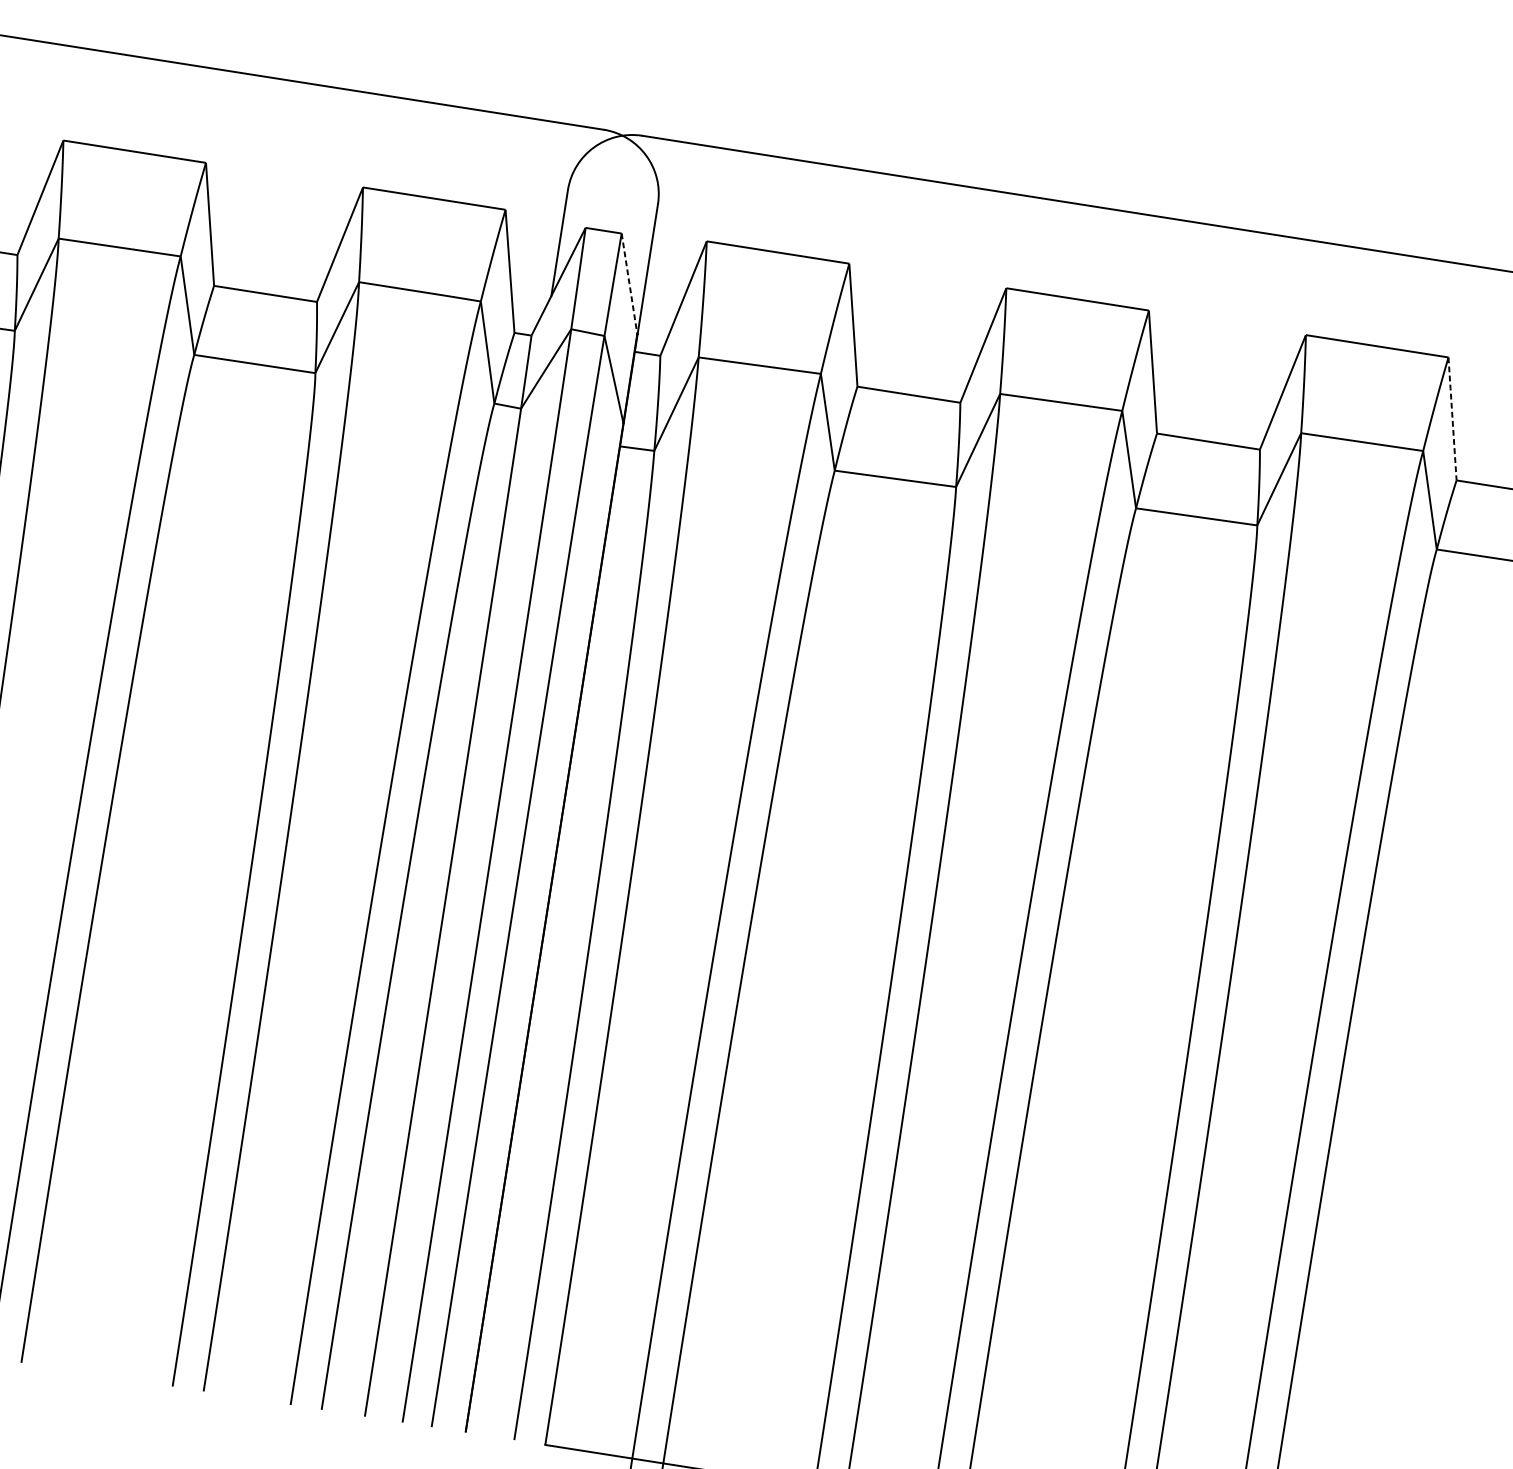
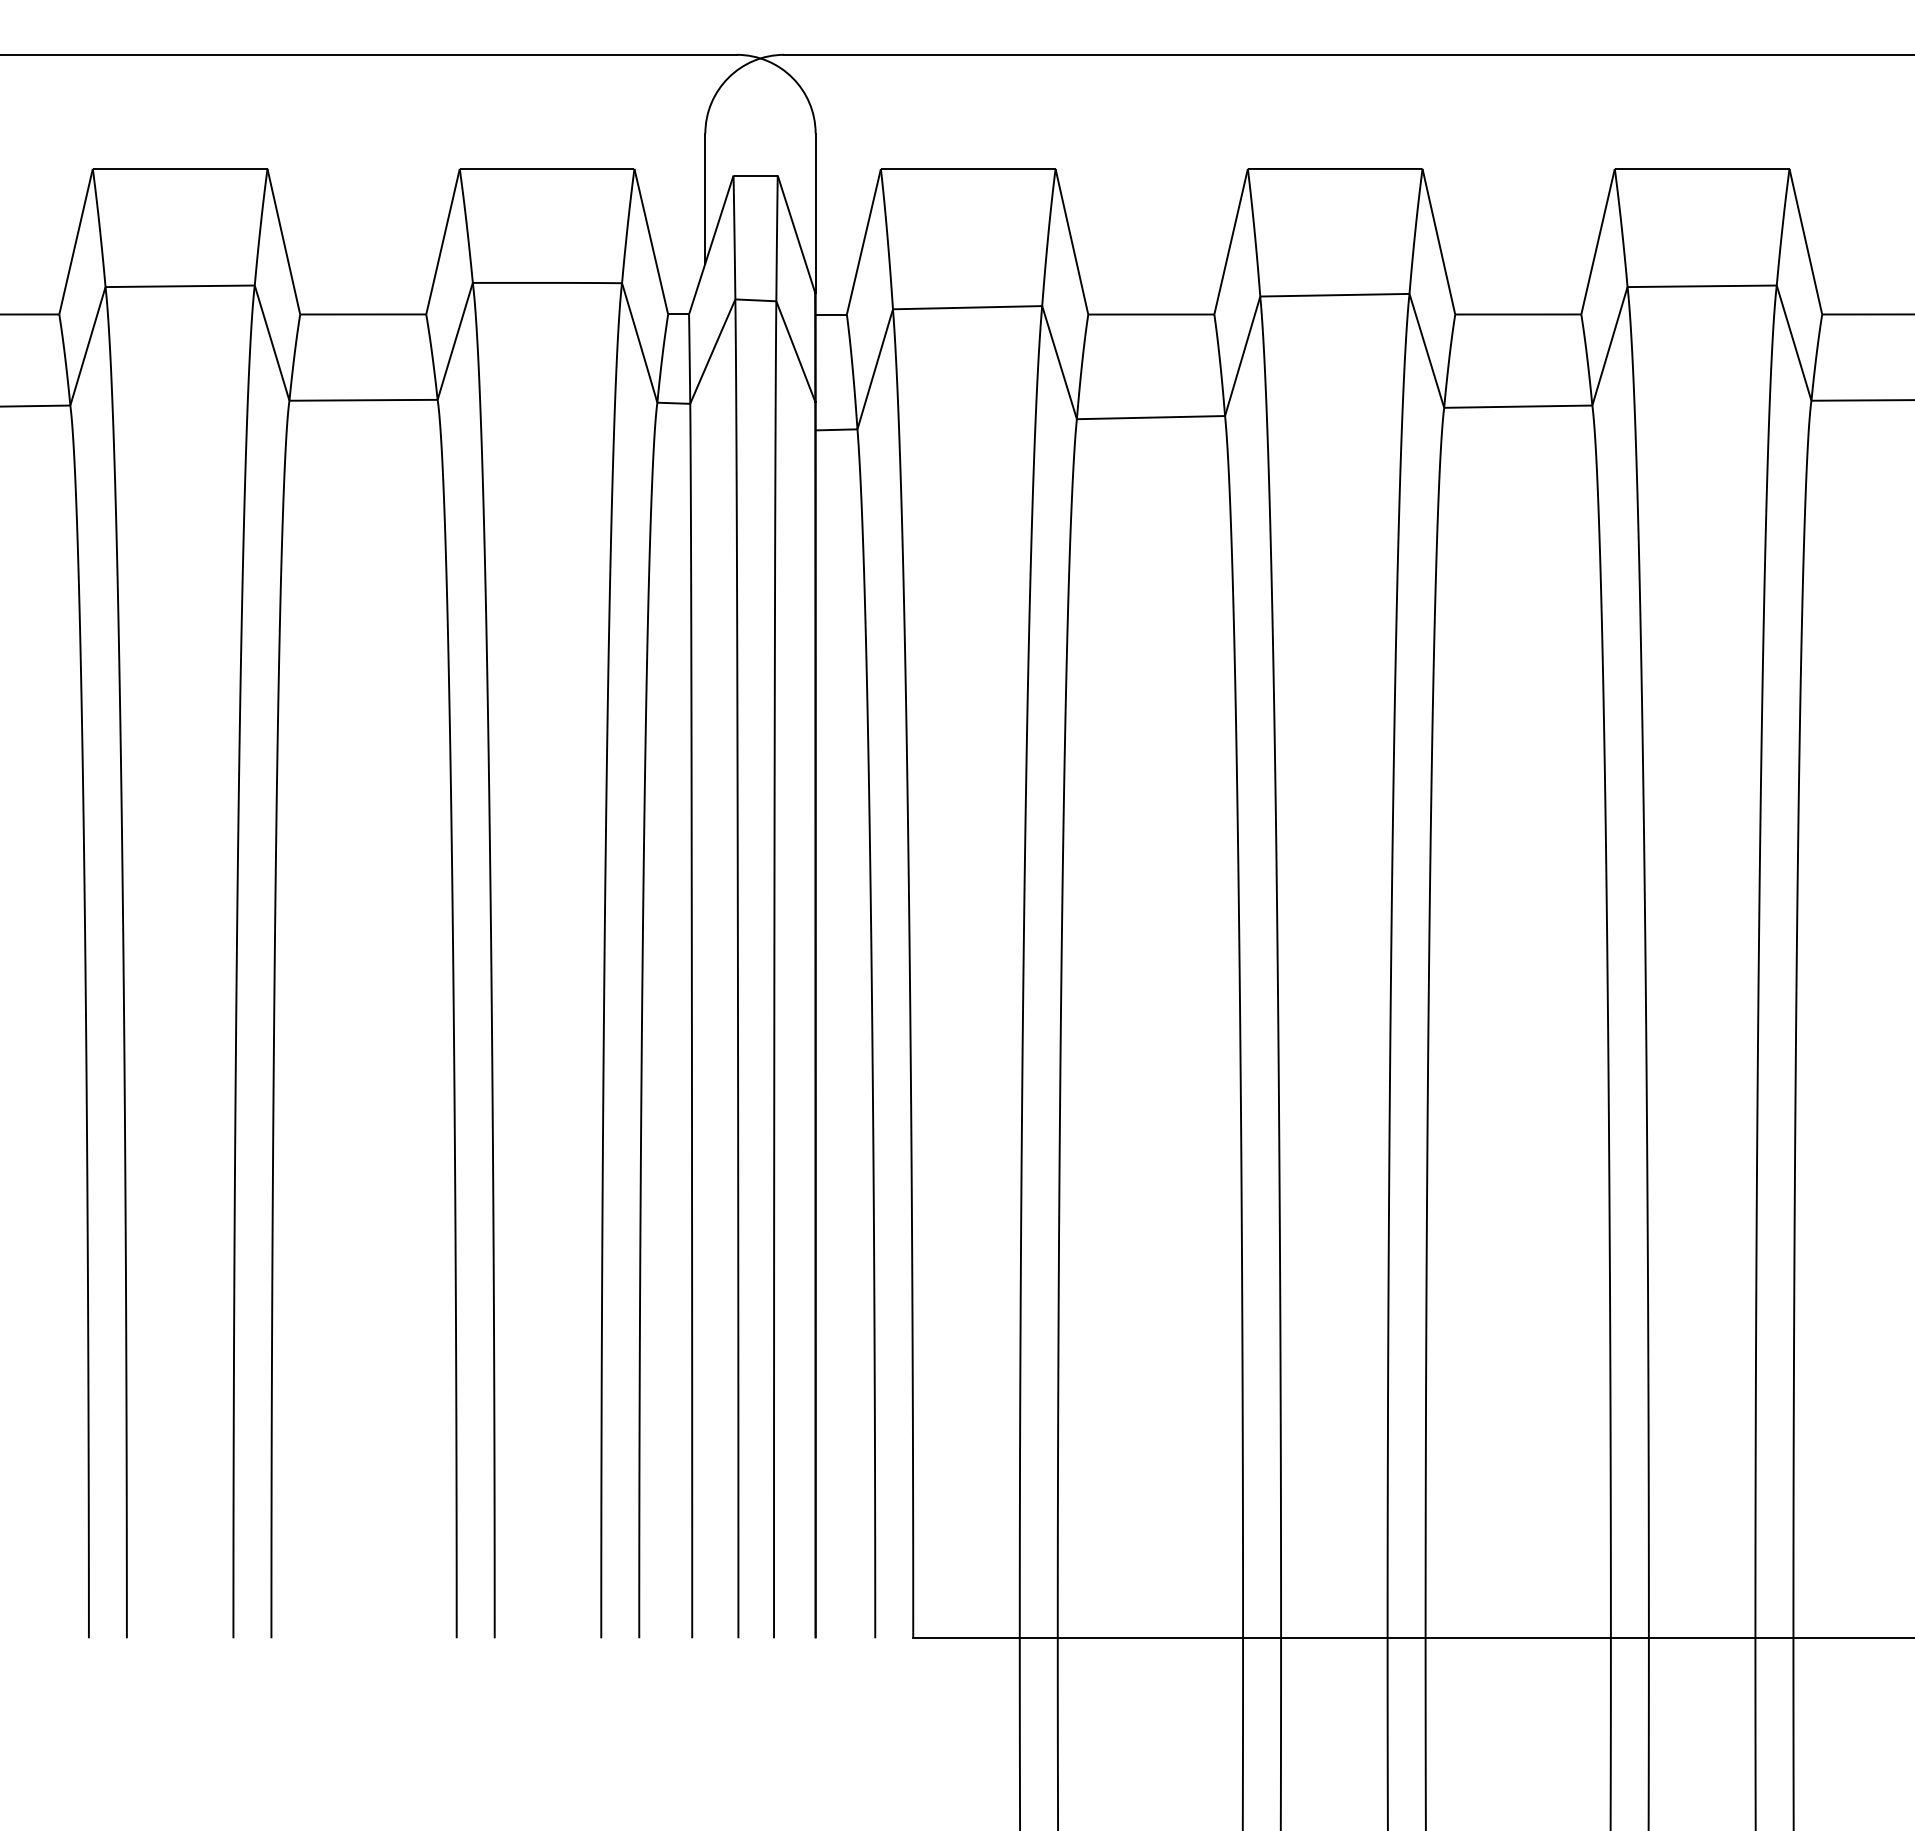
line: (629, 284) -> (796, 234), dashed -> solid
line: (1452, 418) -> (1805, 241), dashed -> solid

